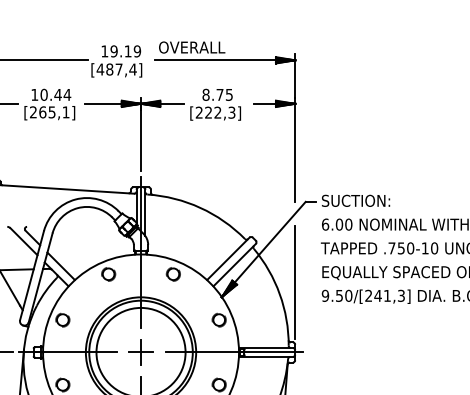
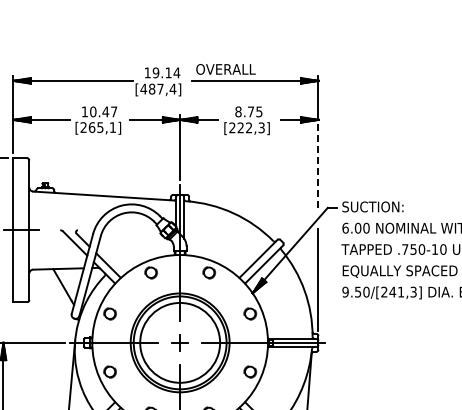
text: (136, 50) -> (176, 72), 19.19 -> 19.14
text: (66, 94) -> (113, 111), 10.44 -> 10.47
line: (295, 150) -> (318, 161), solid -> dashed
part: (140, 352) -> (179, 342), size x0.7

